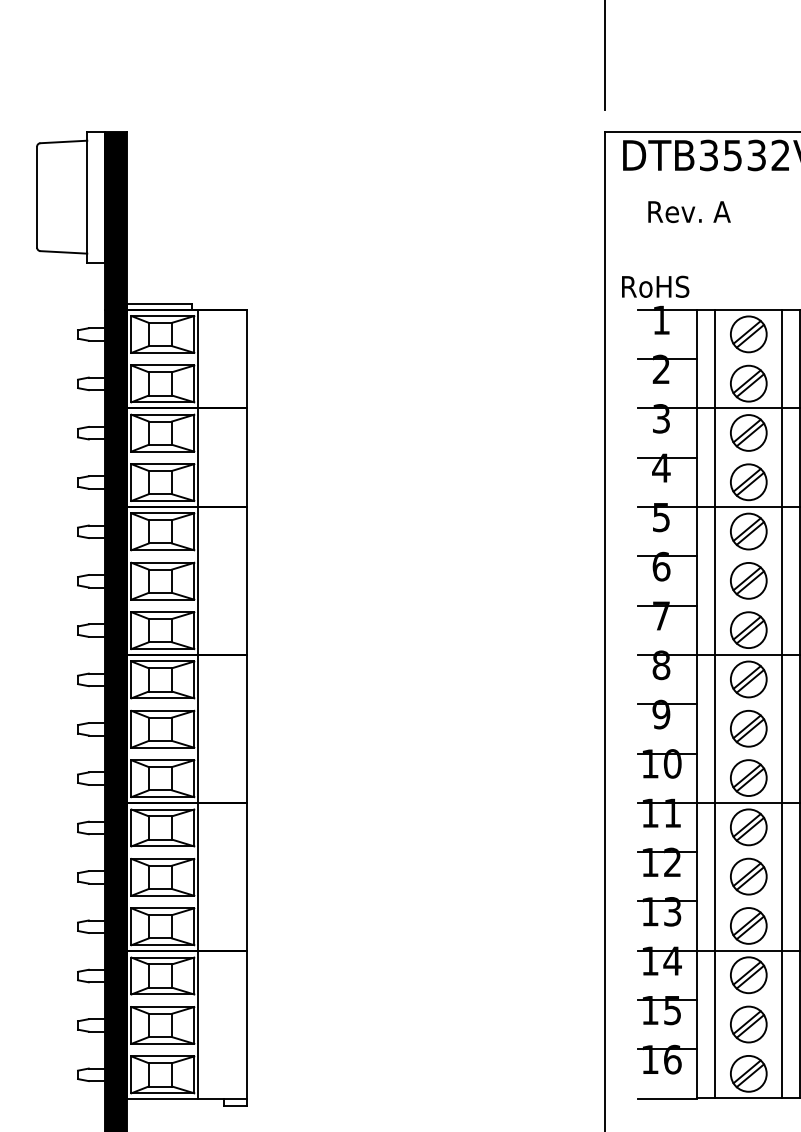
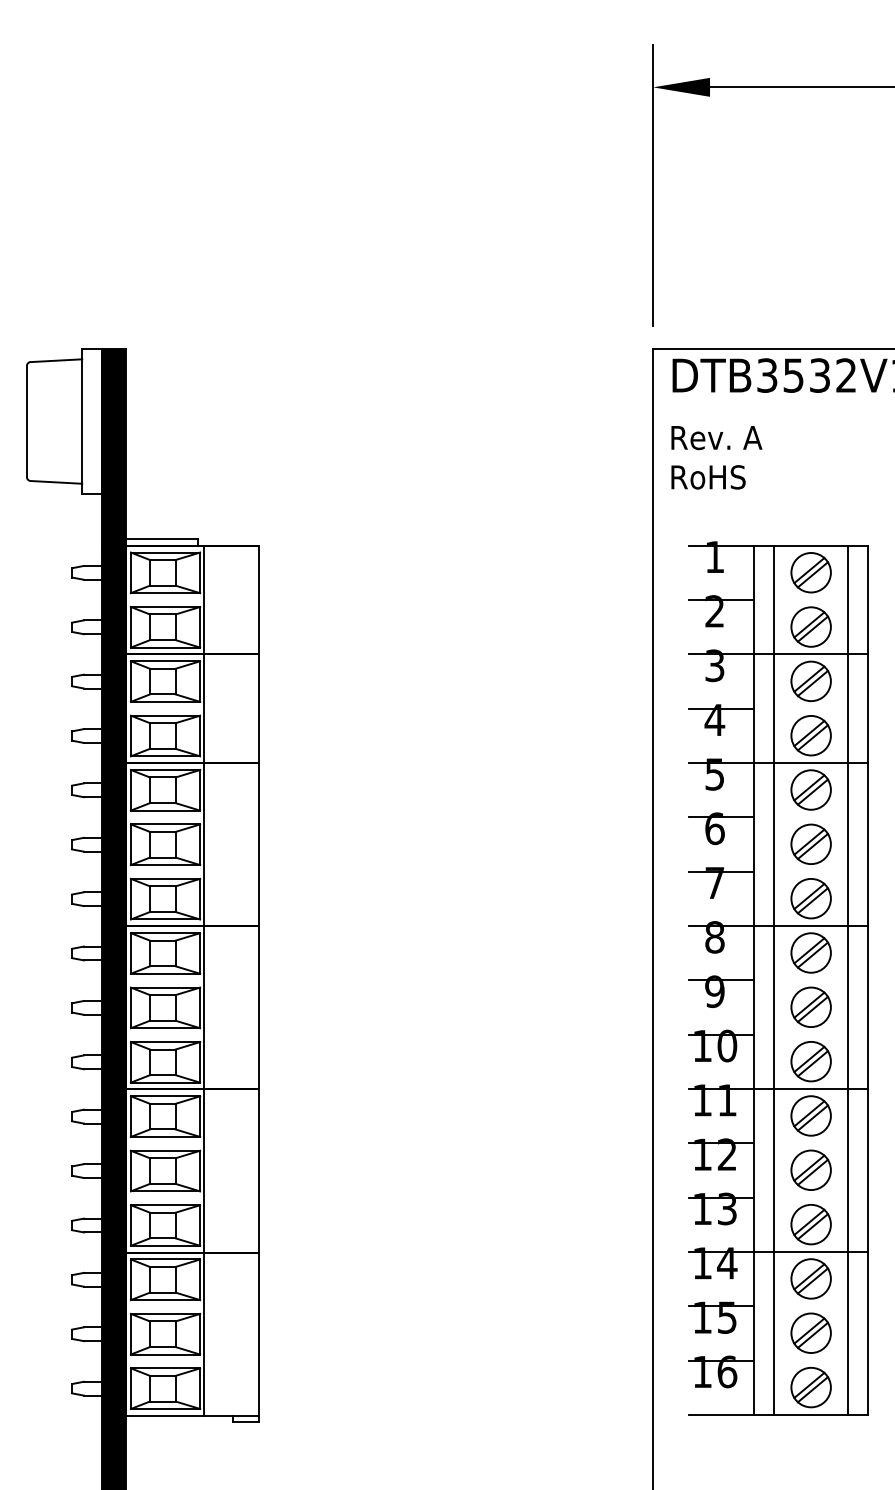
text: (689, 212) -> (716, 438), moved
text: (655, 286) -> (708, 477), moved

